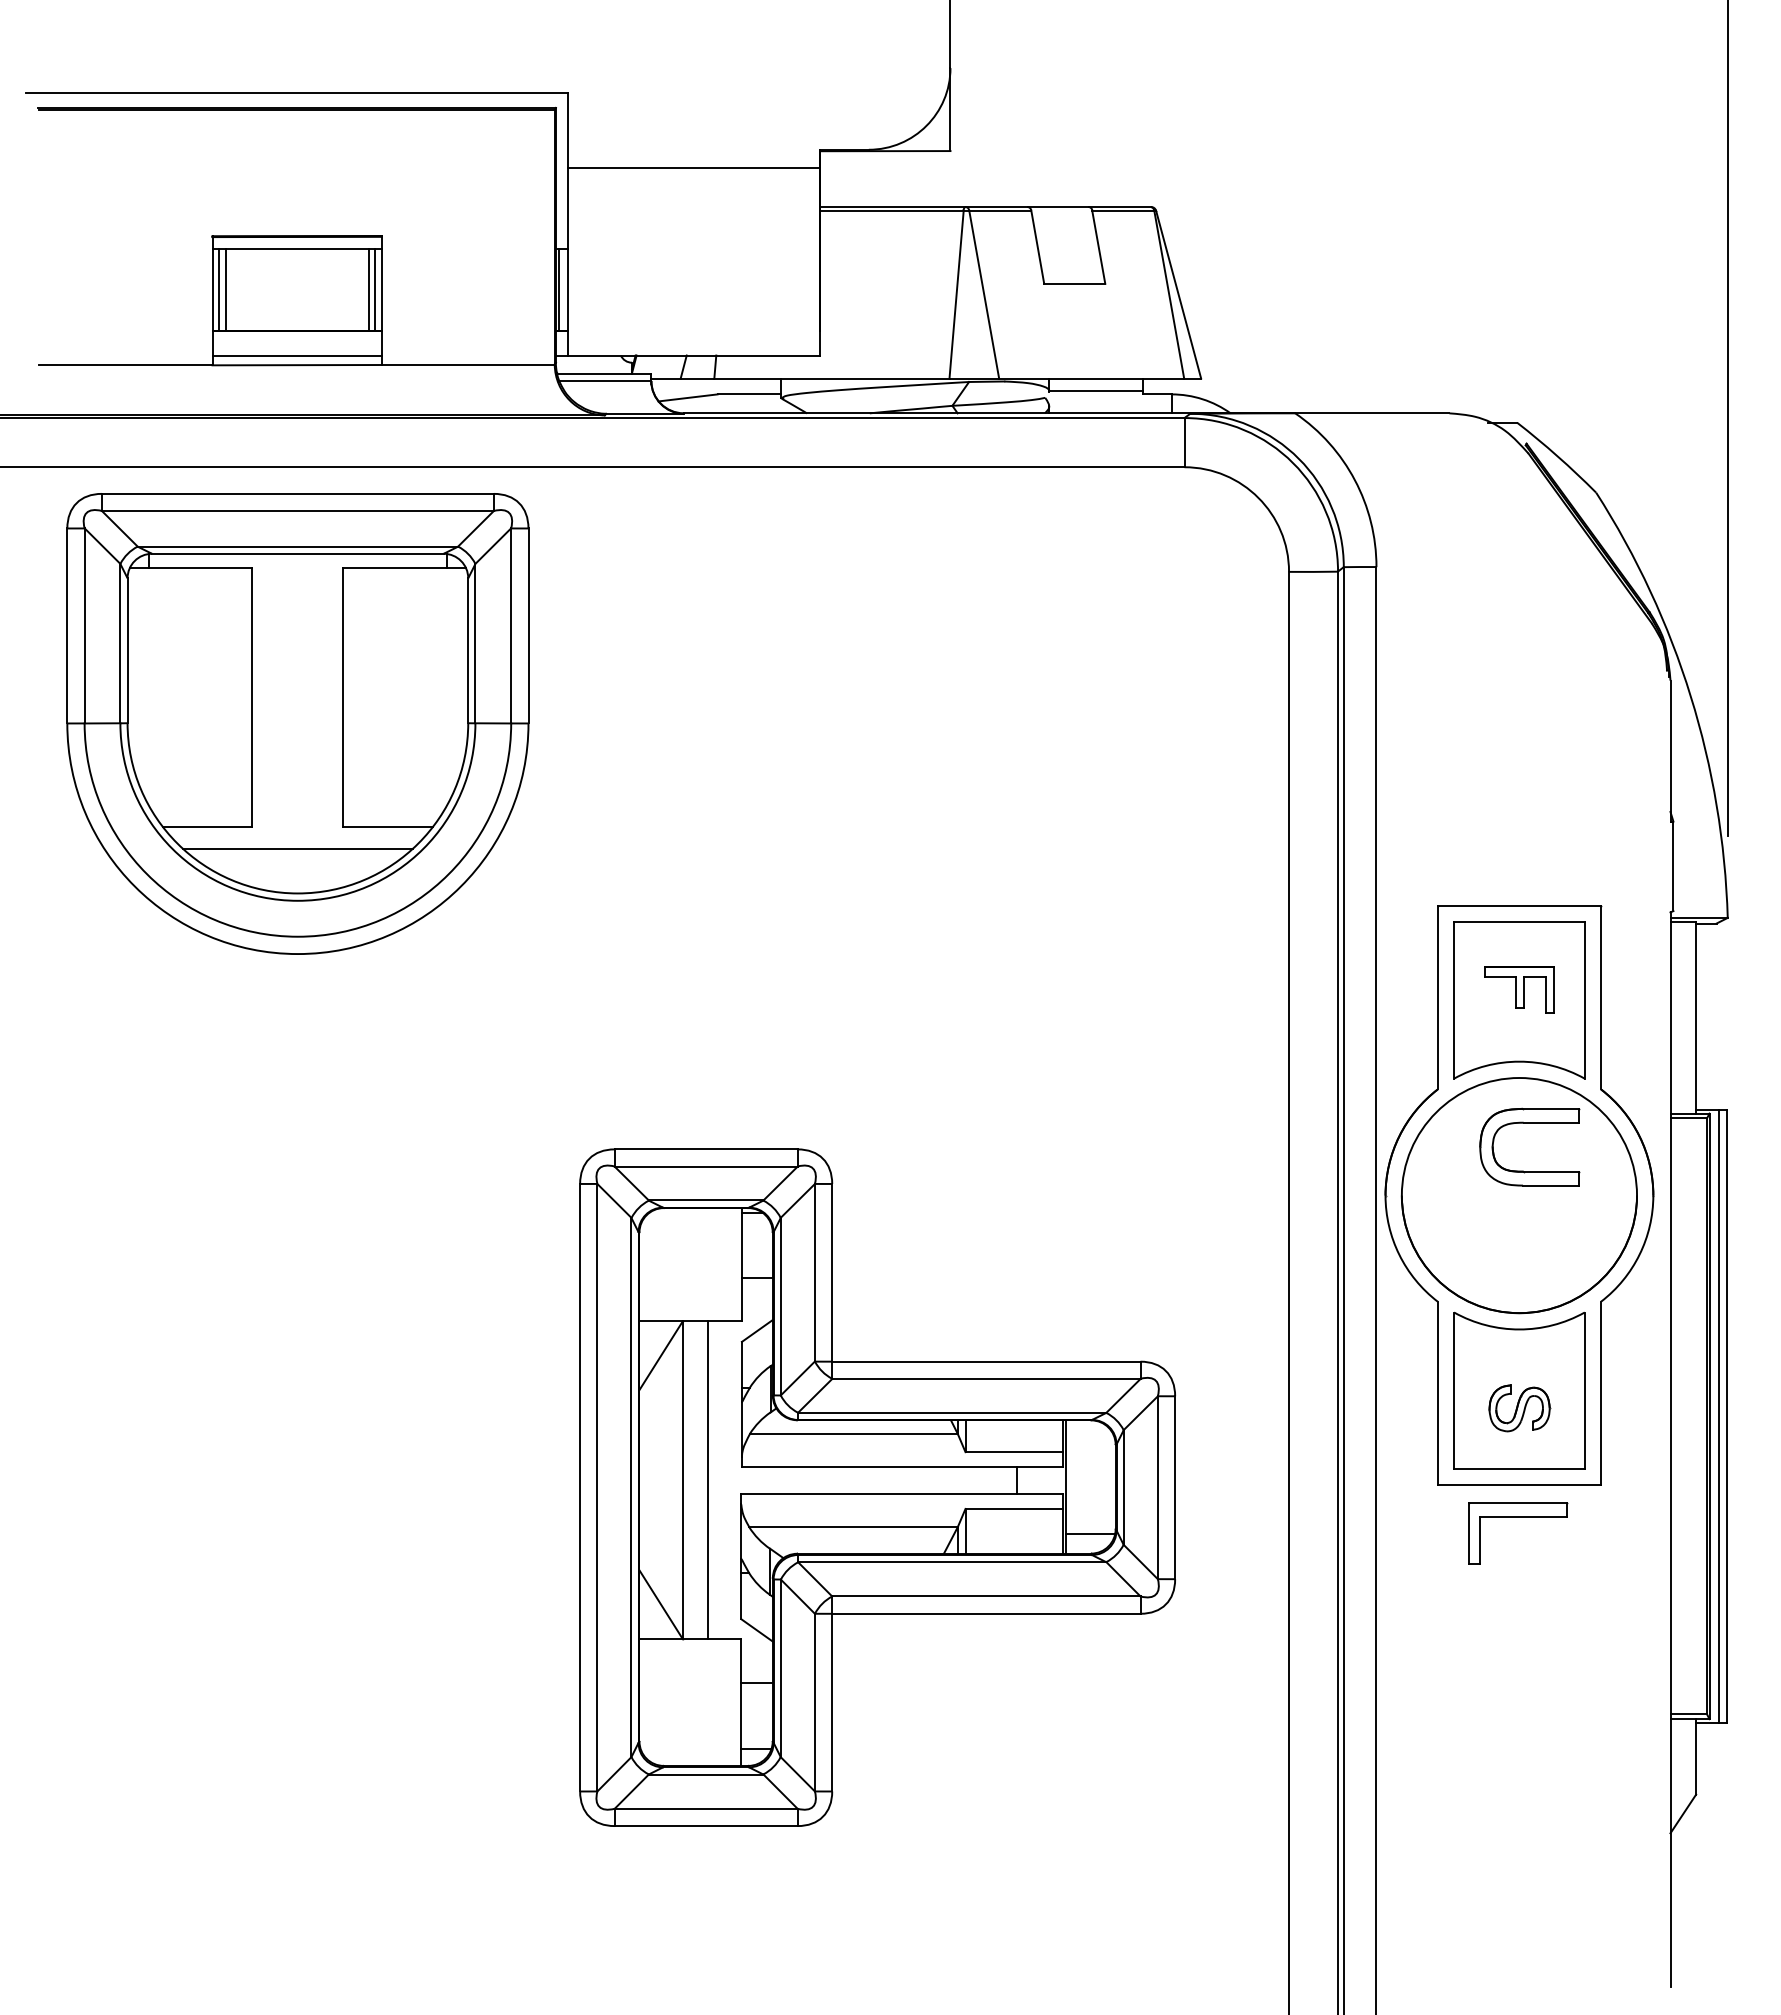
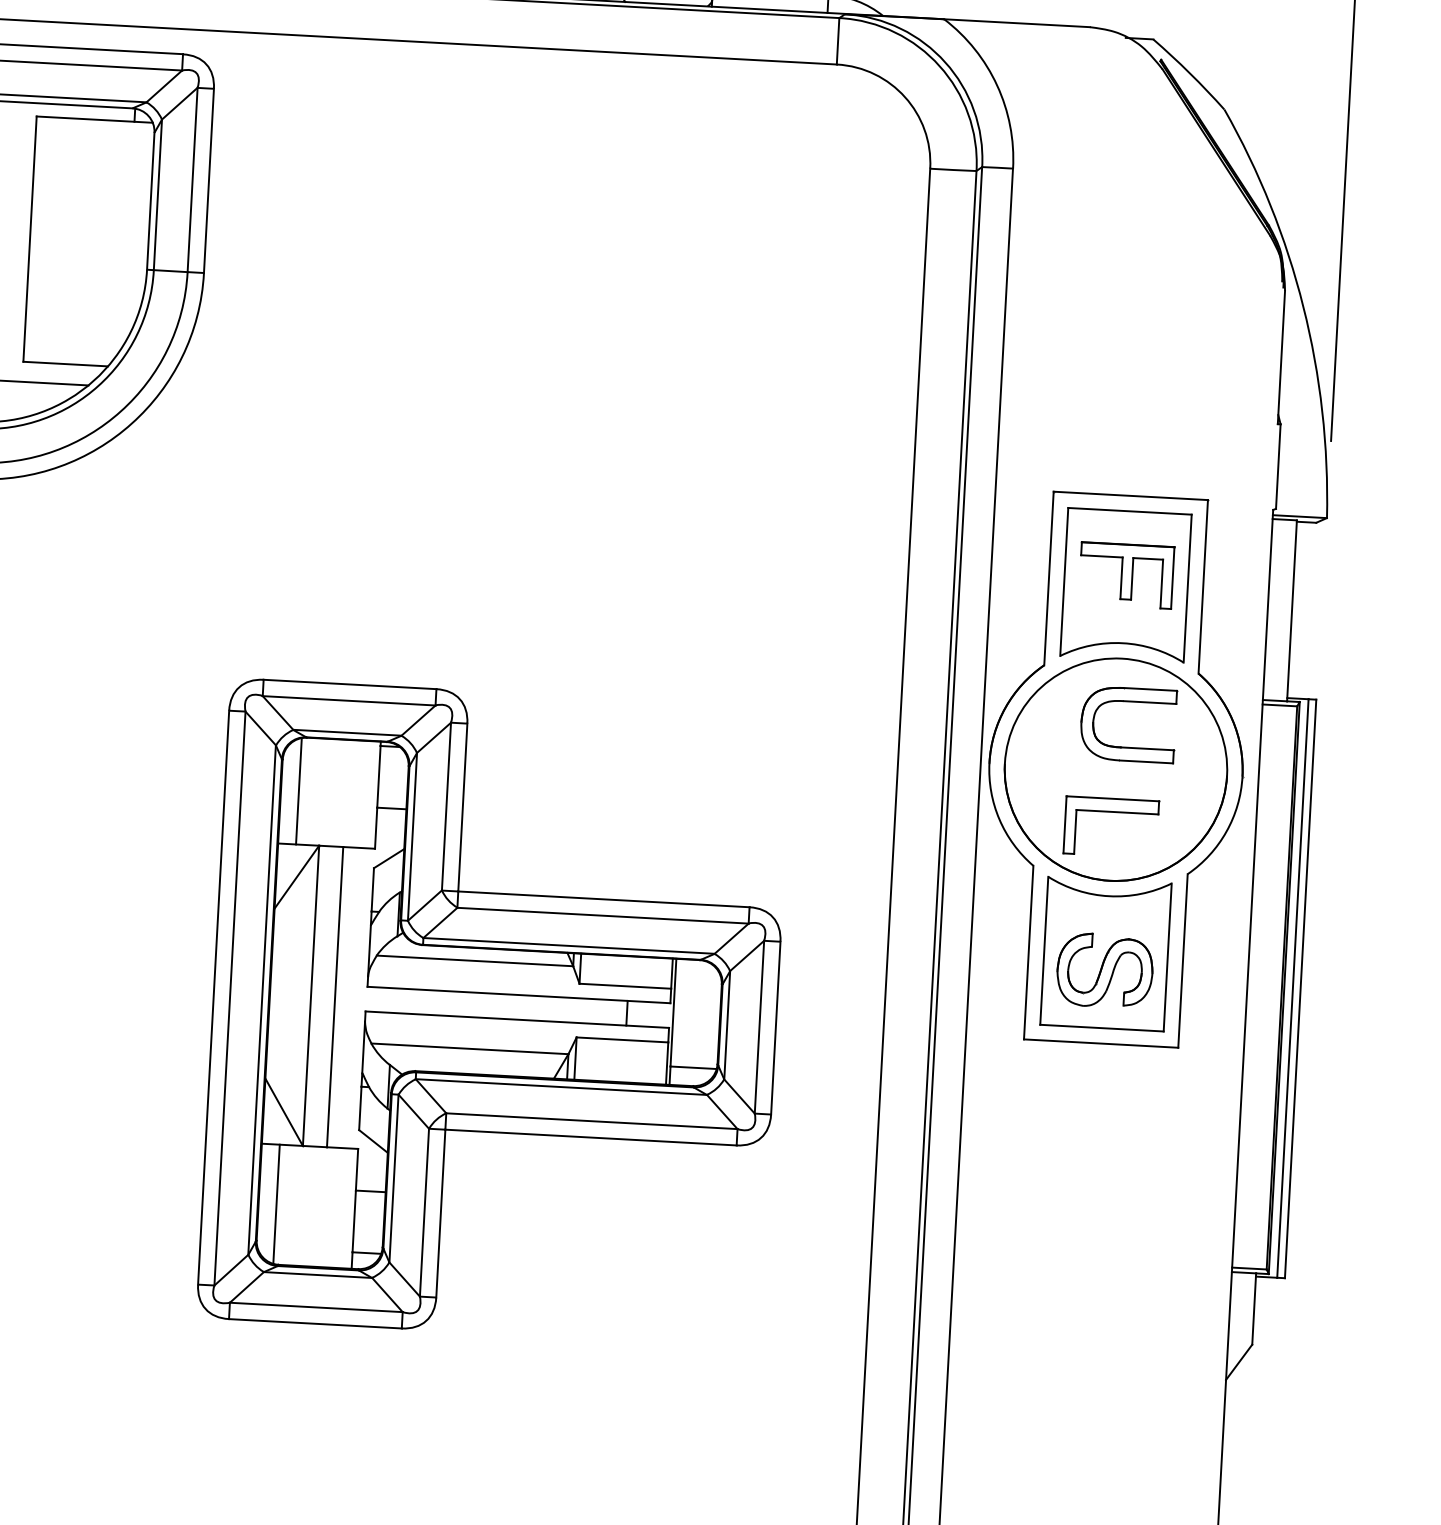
part: (1518, 989) -> (1125, 574), size x1.43
line: (658, 1264) -> (299, 790), added
part: (1519, 1408) -> (1105, 970), size x1.67
part: (1518, 1517) -> (1112, 812), moved
line: (658, 1702) -> (276, 1204), added

